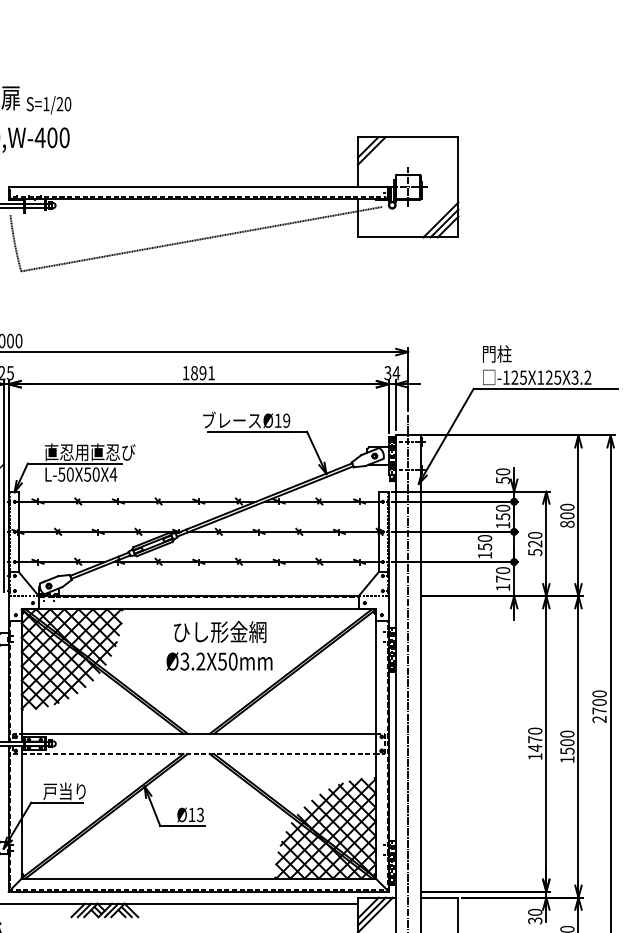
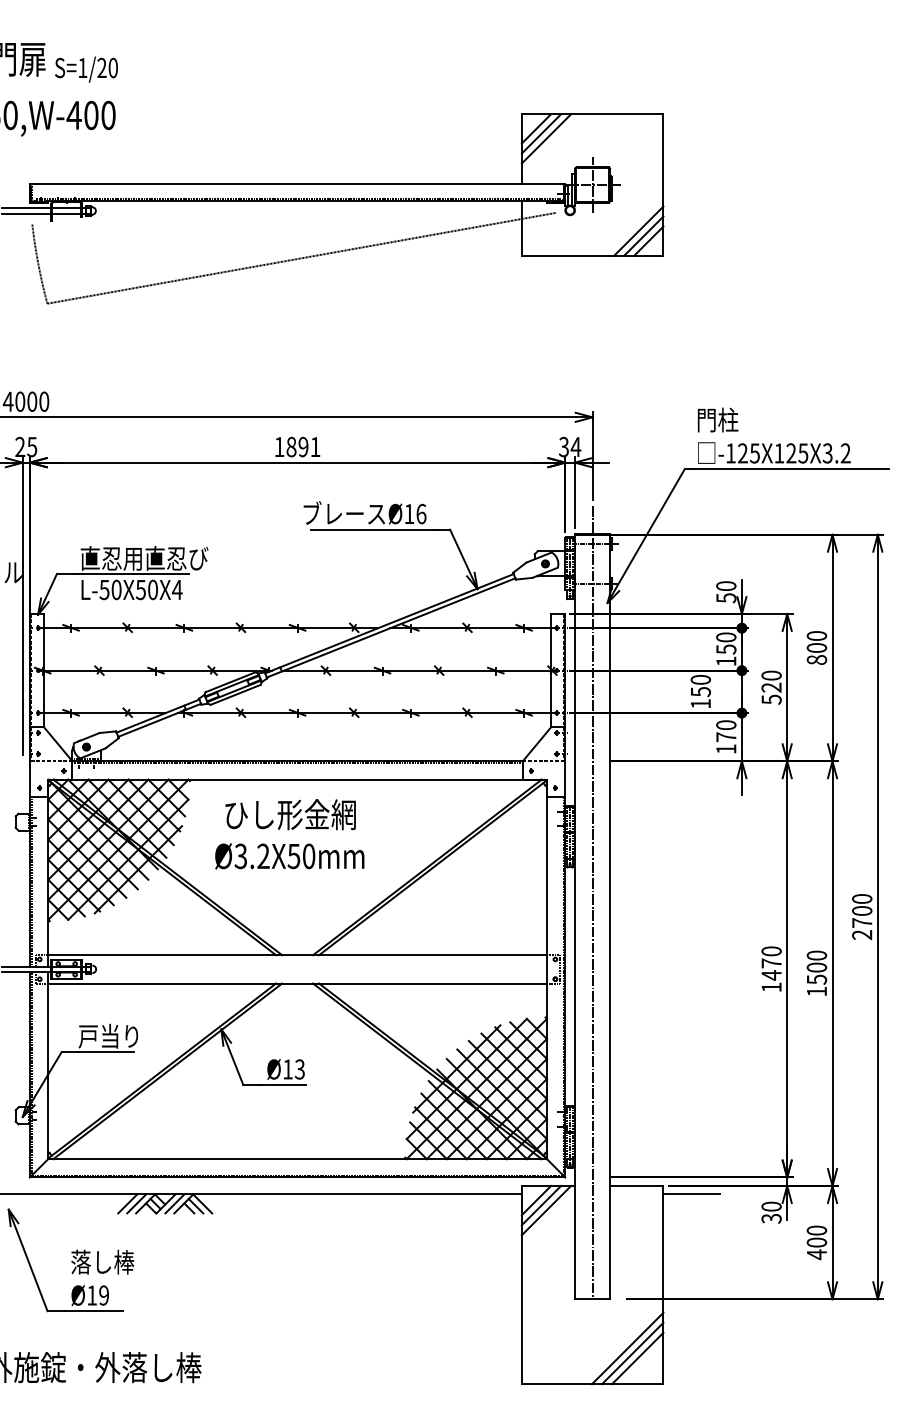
line: (375, 154) -> (546, 138), added
text: (286, 420) -> (421, 513), Ø19 -> Ø16
text: (219, 646) -> (289, 834), moved
line: (199, 753) -> (298, 983), dashed -> solid
line: (478, 903) -> (691, 1194), added

